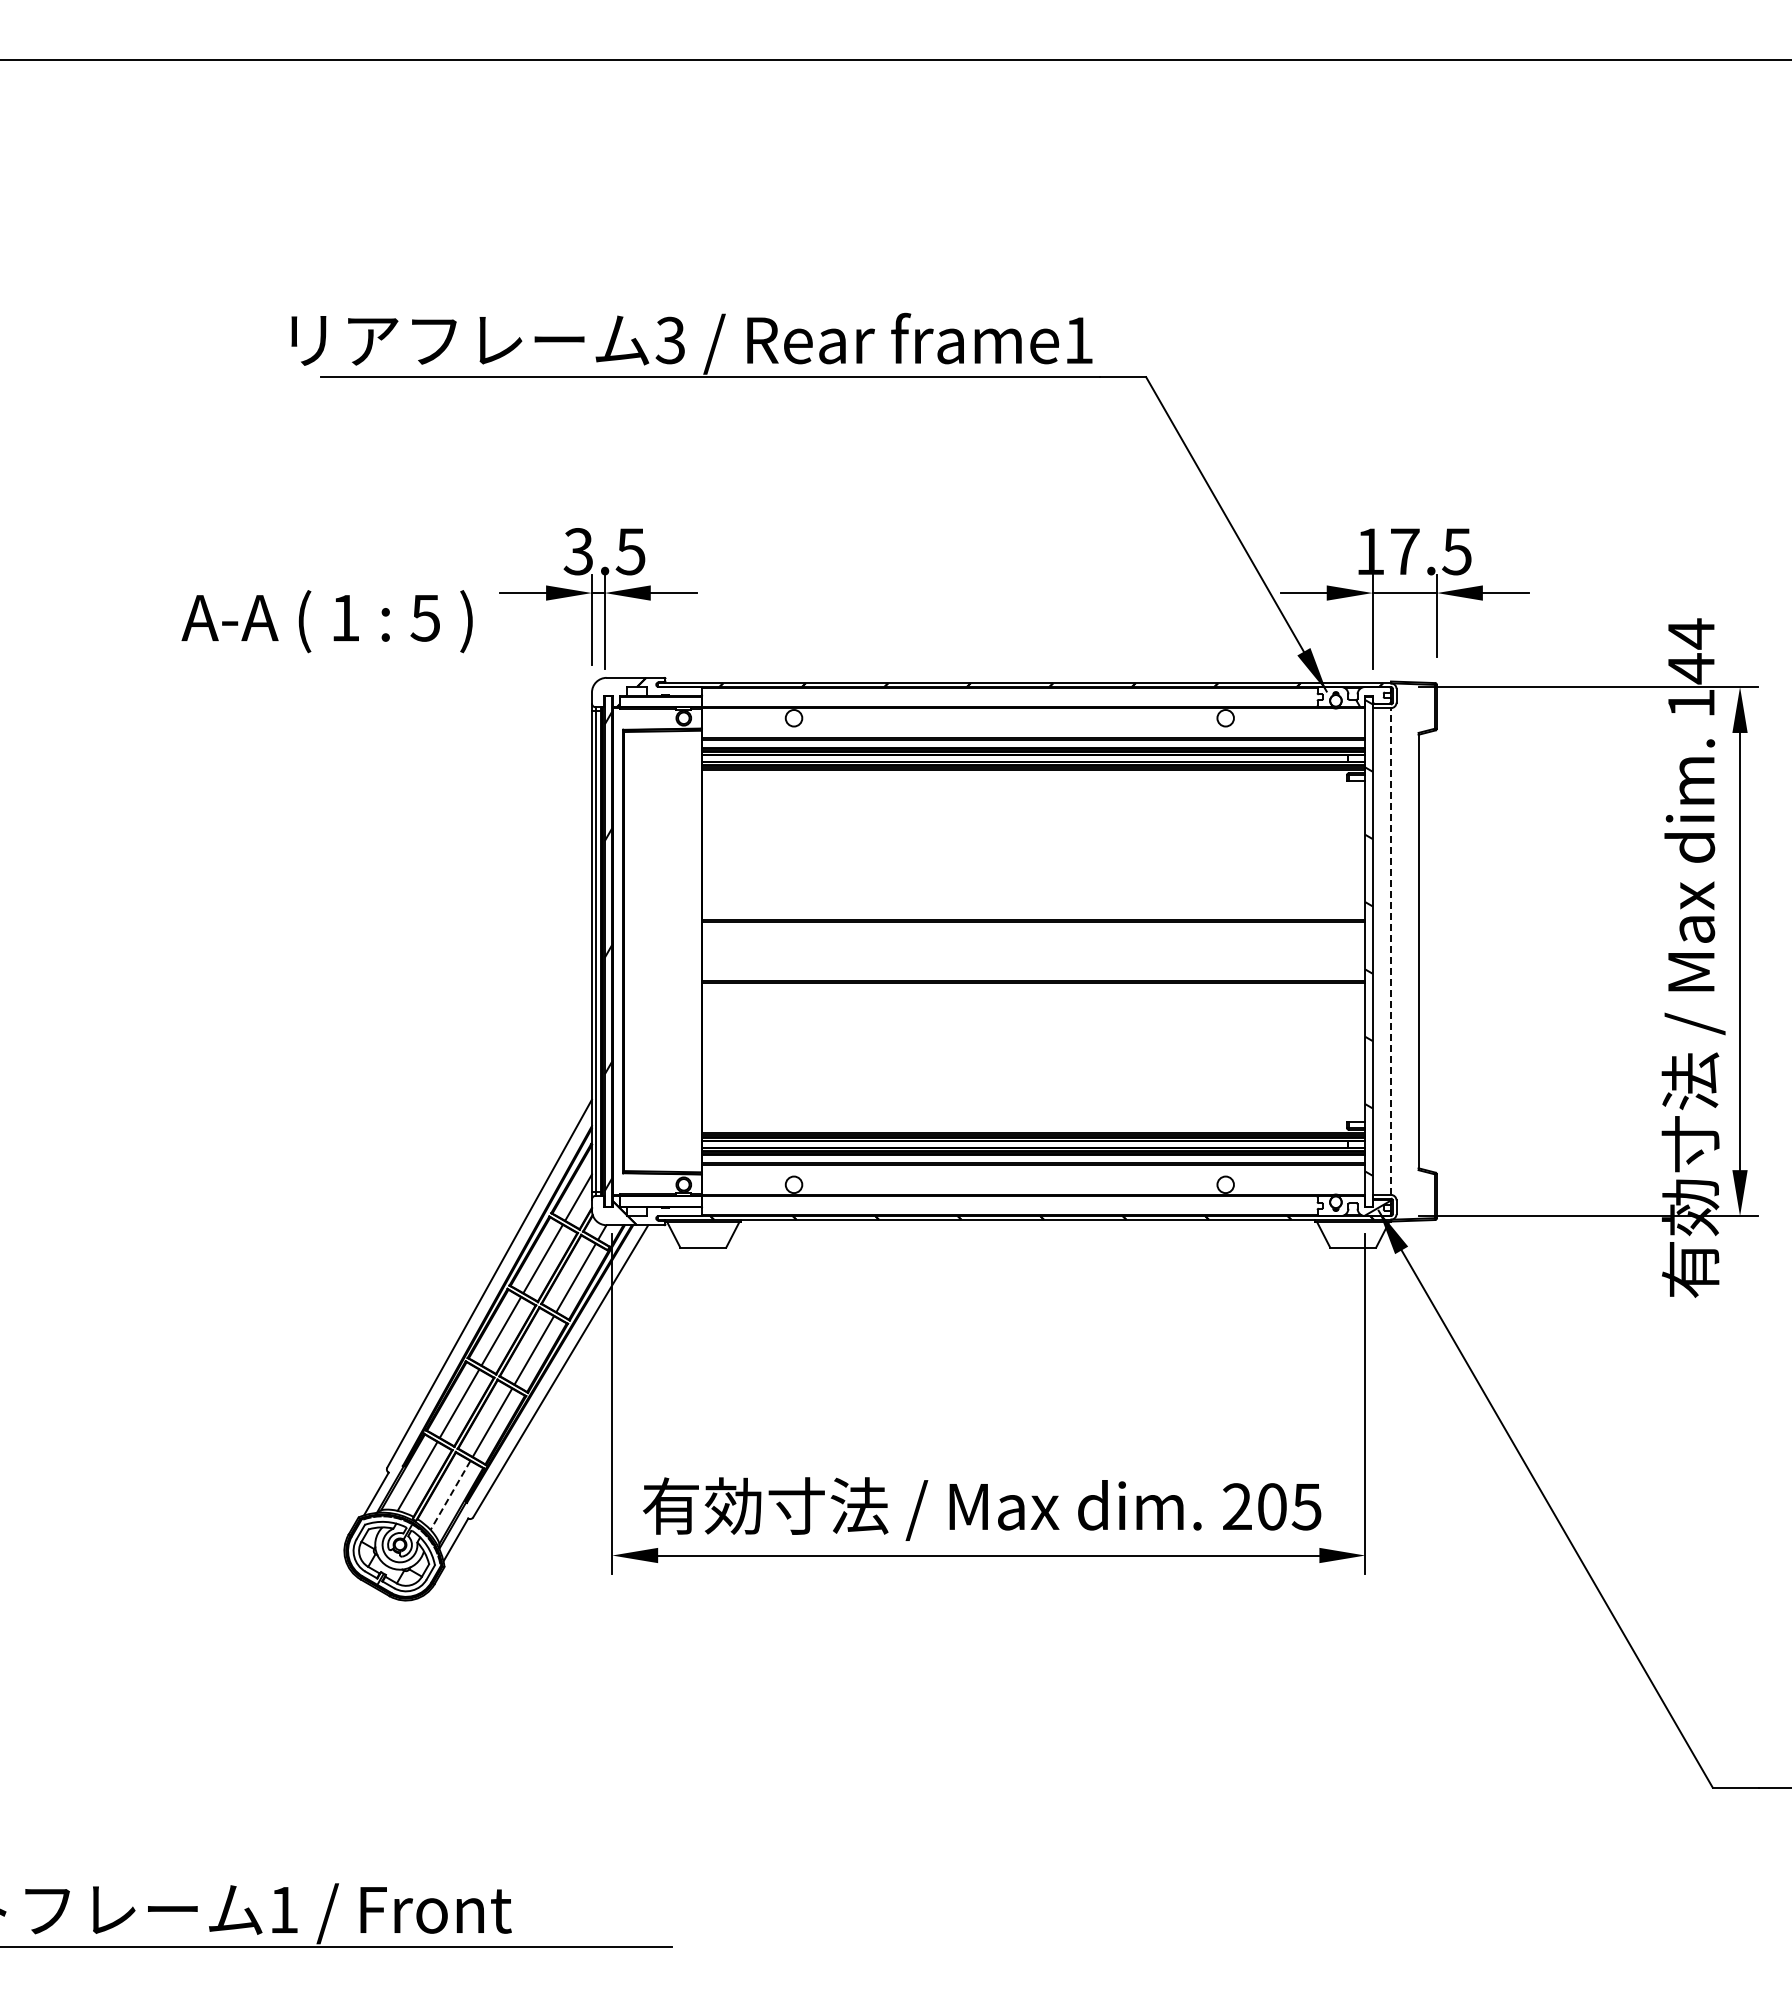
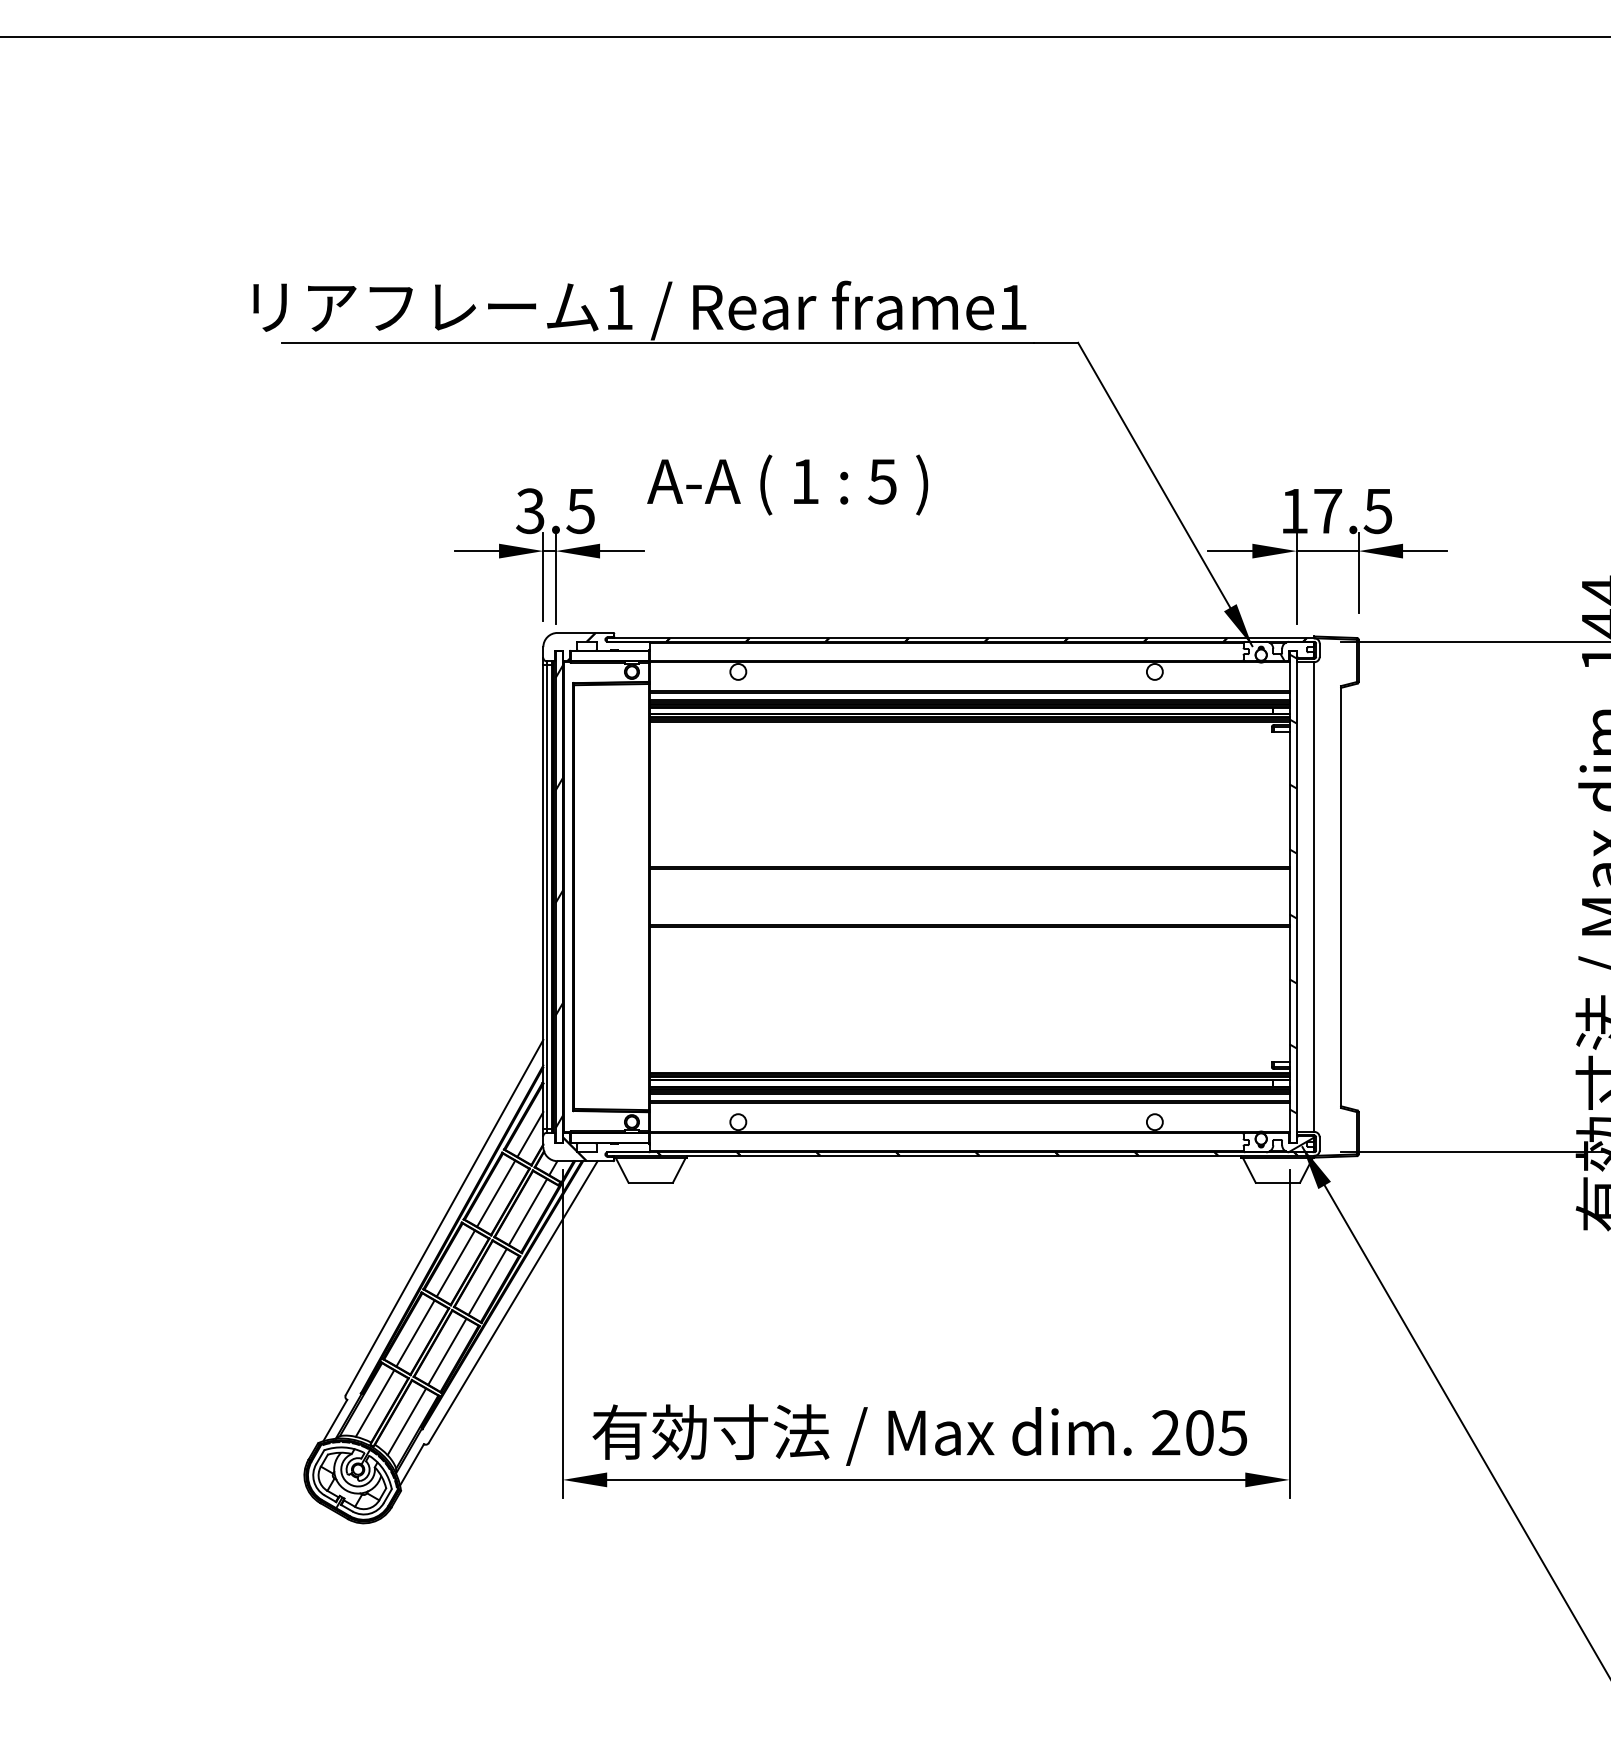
text: (669, 340) -> (618, 307), 3 -> 1
text: (326, 621) -> (787, 484), moved
line: (1391, 951) -> (1314, 897), dashed -> solid
line: (450, 1495) -> (406, 1421), dashed -> solid

